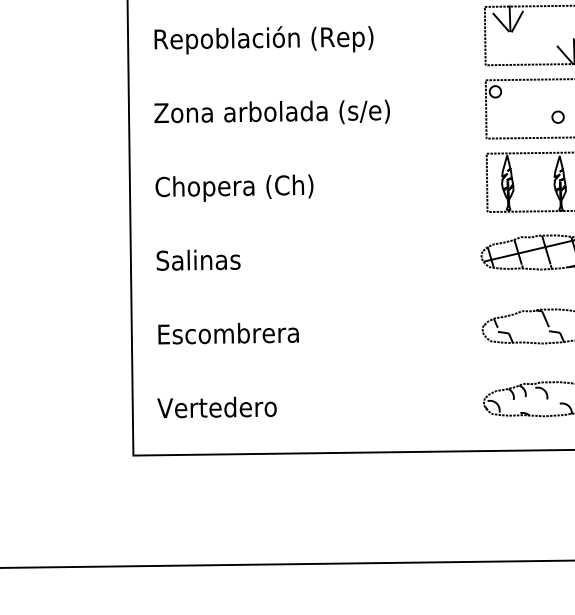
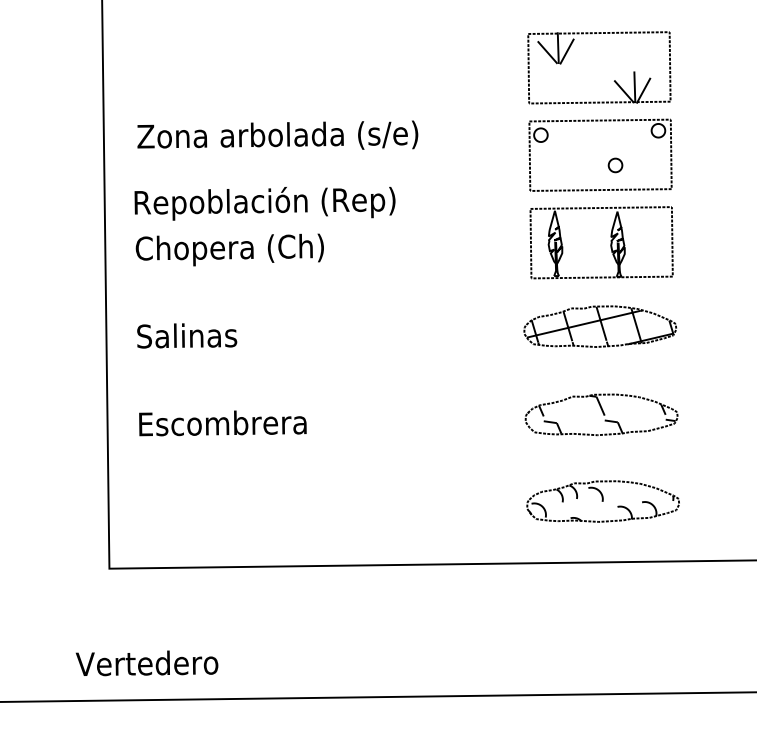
text: (263, 40) -> (264, 203), moved
text: (271, 111) -> (277, 134), moved
text: (216, 407) -> (146, 663), moved

